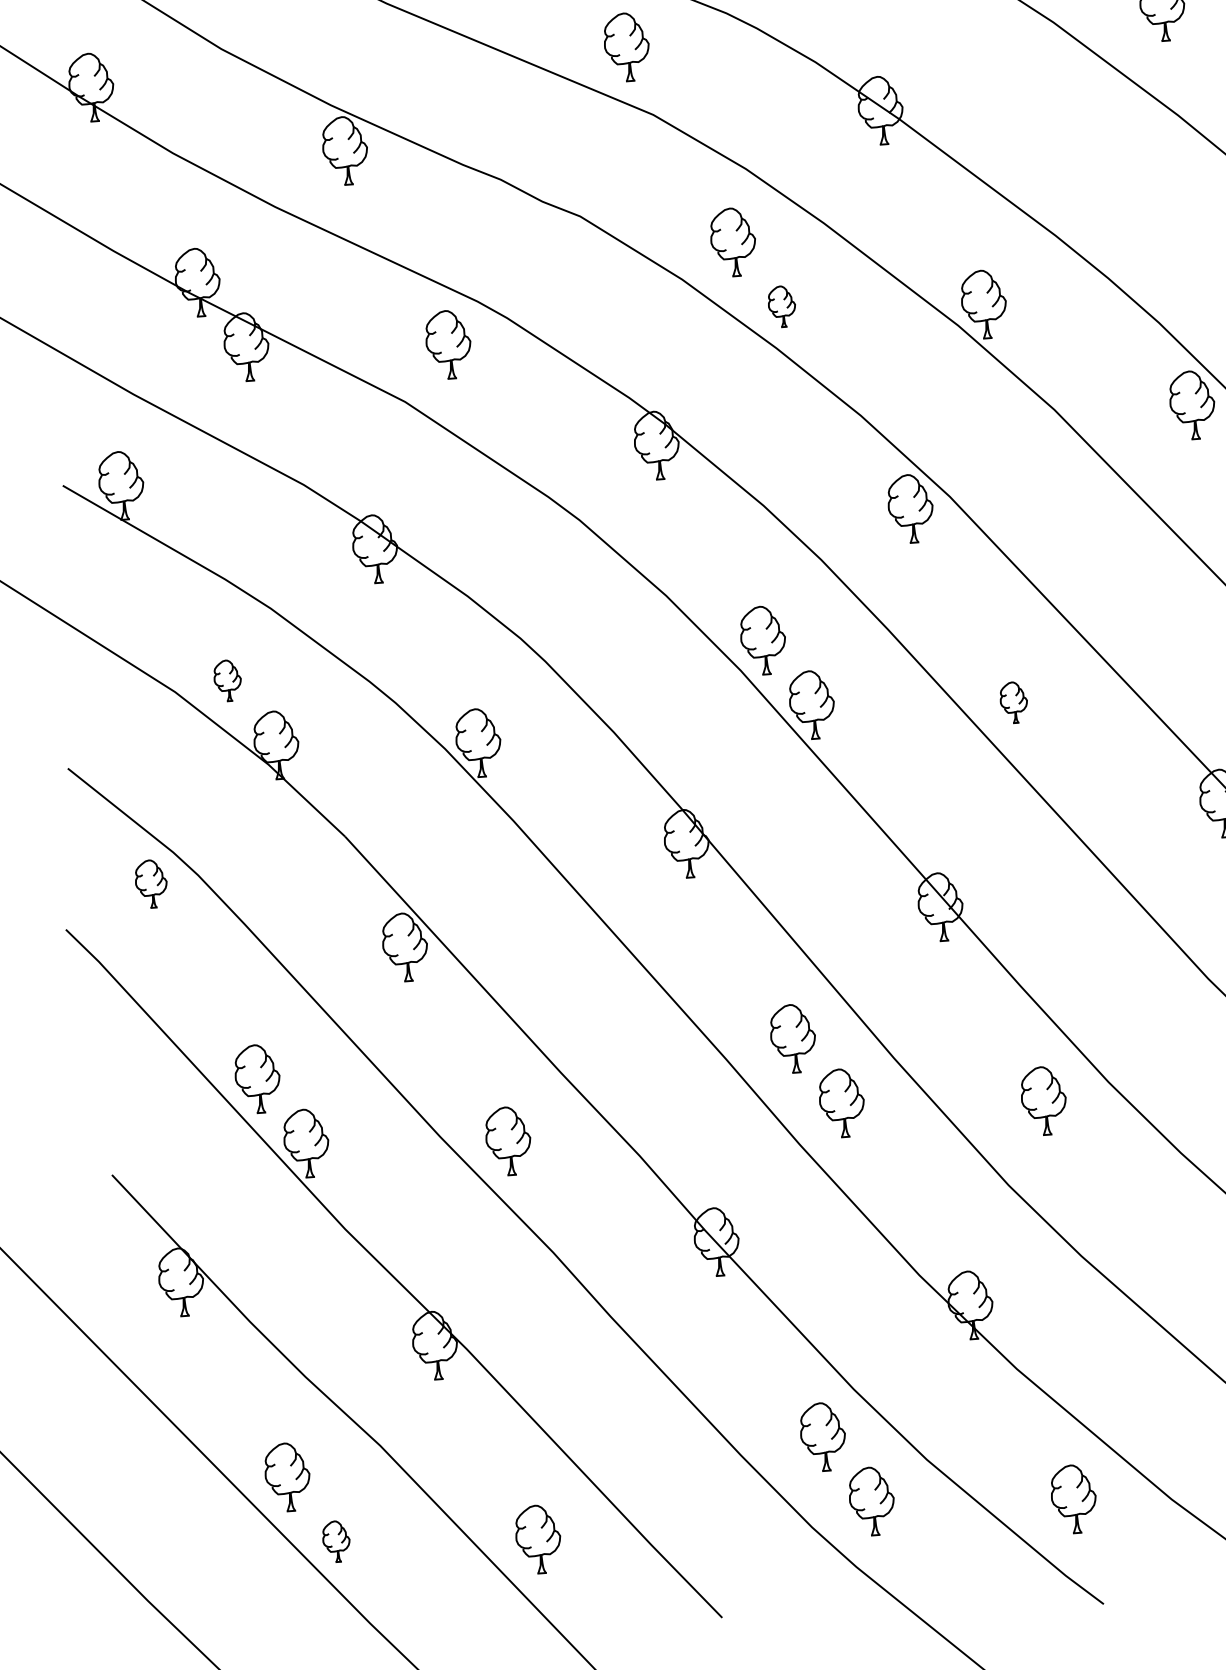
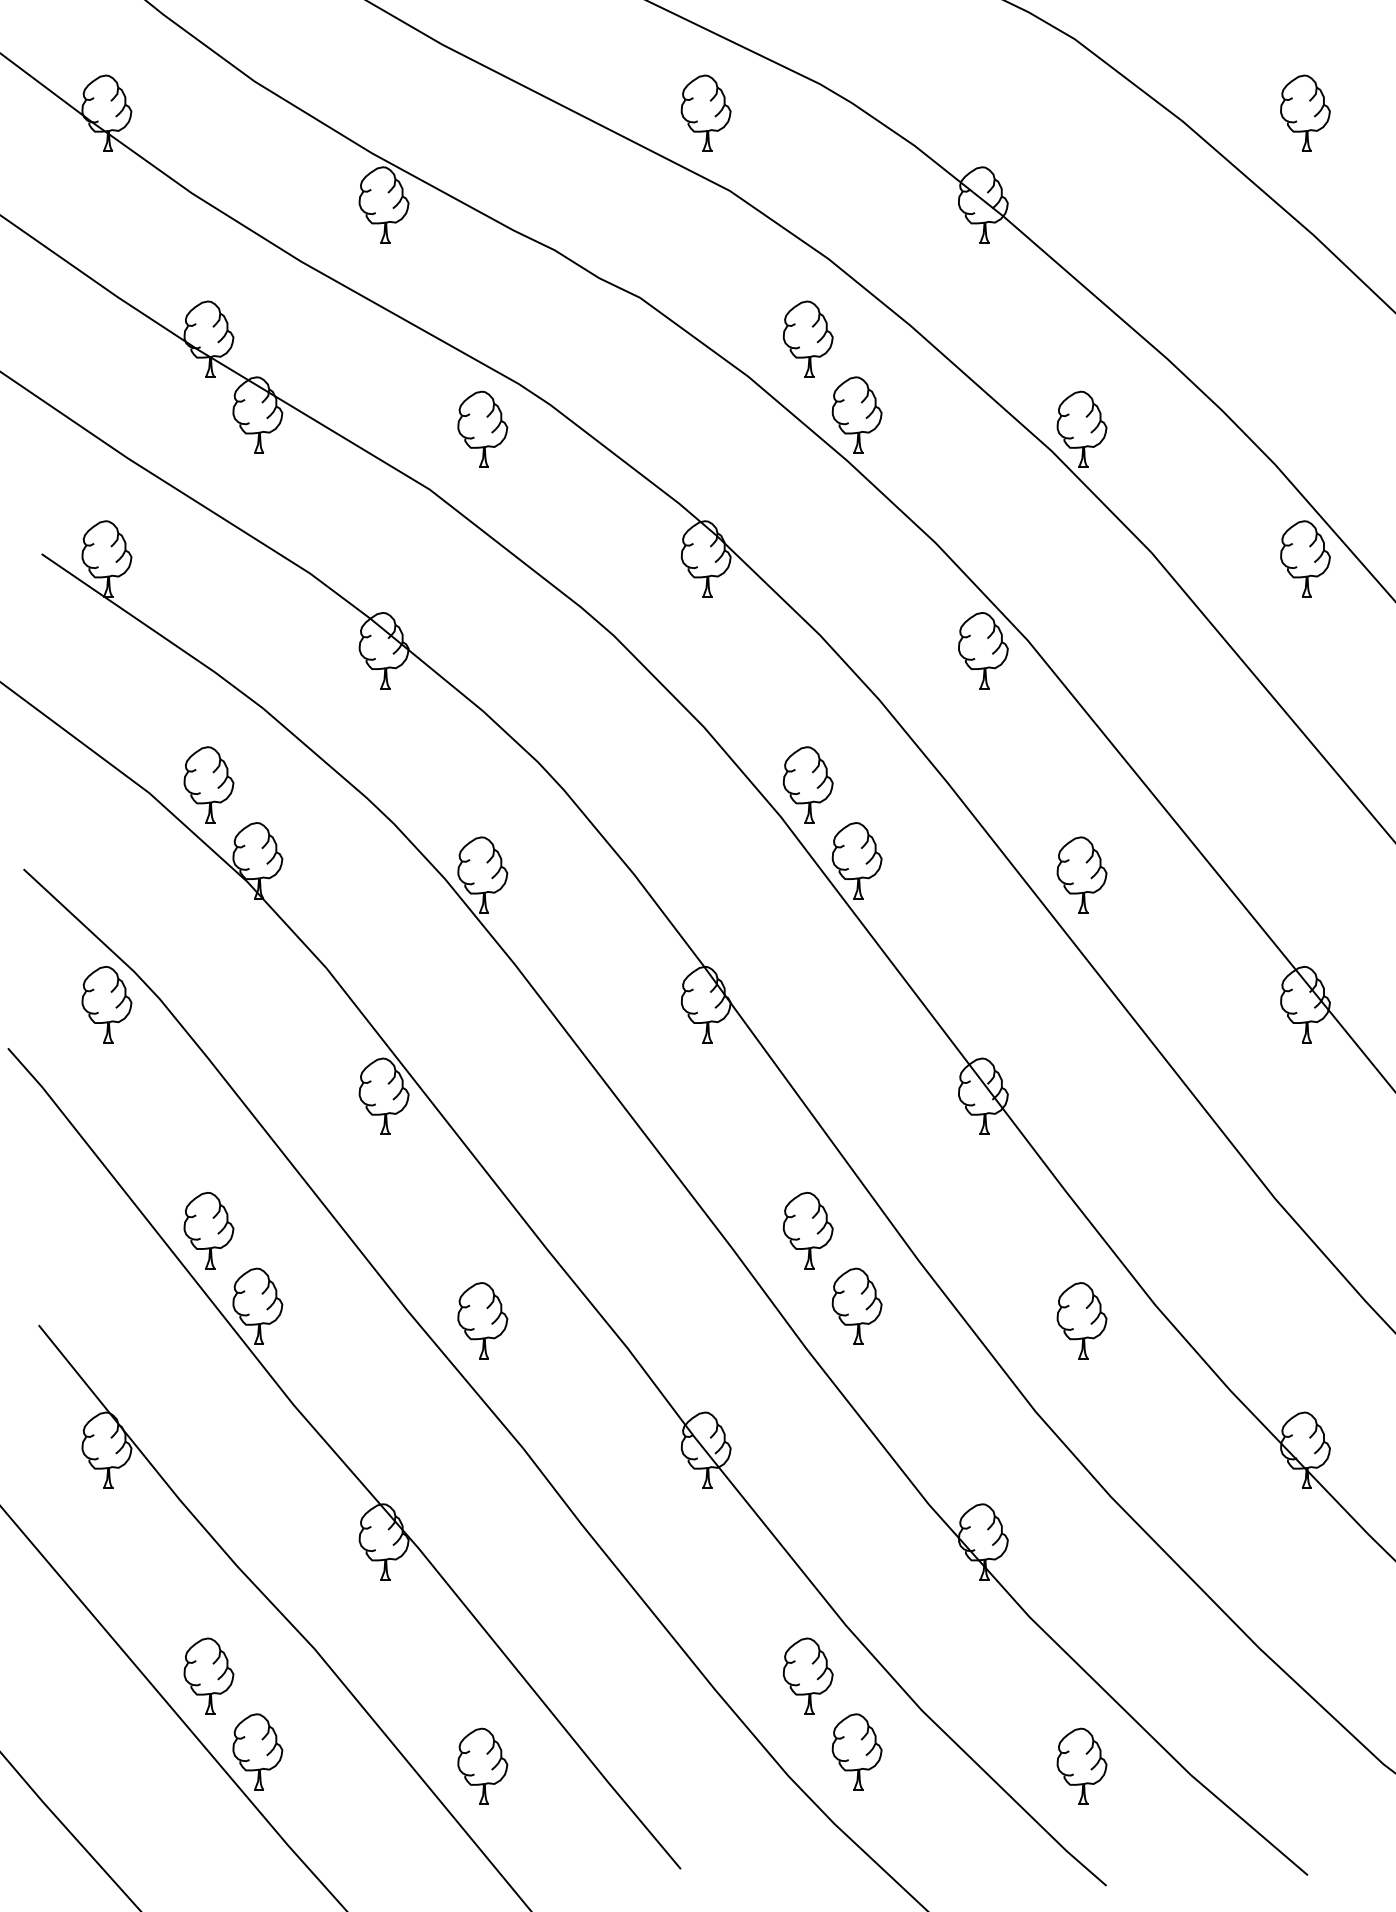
part: (781, 306) -> (856, 414), size x1.67
part: (227, 680) -> (208, 784), size x1.67
part: (1013, 702) -> (1081, 874), size x1.67
part: (150, 883) -> (106, 1004), size x1.43
part: (336, 1541) -> (257, 1751), size x1.67

